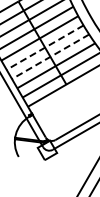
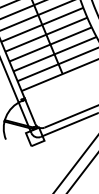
line: (44, 47) -> (45, 34), dashed -> solid
line: (50, 56) -> (50, 44), dashed -> solid

